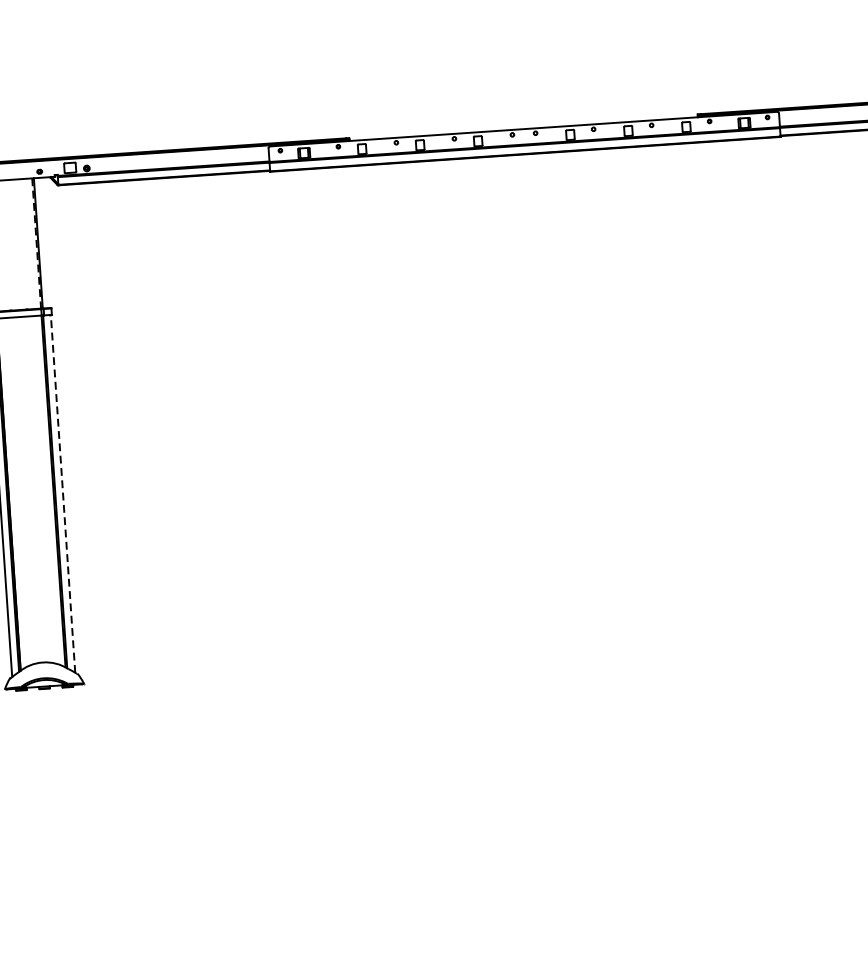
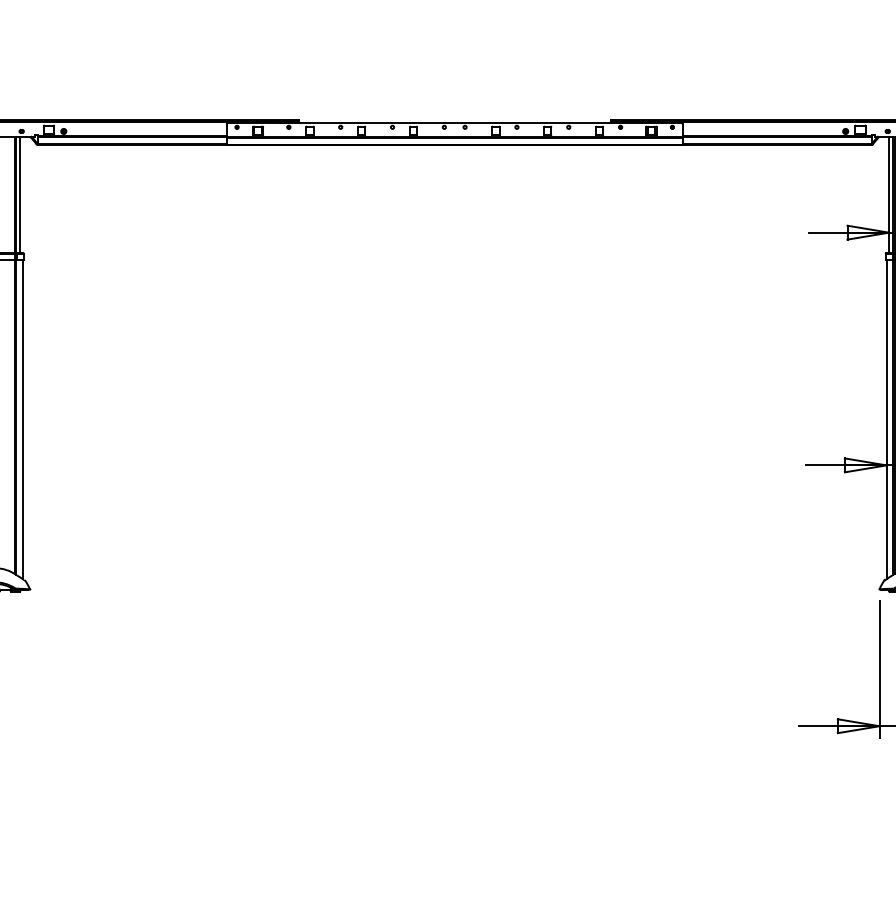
line: (43, 242) -> (20, 194), added
line: (36, 243) -> (14, 195), dashed -> solid
line: (62, 494) -> (22, 419), dashed -> solid

